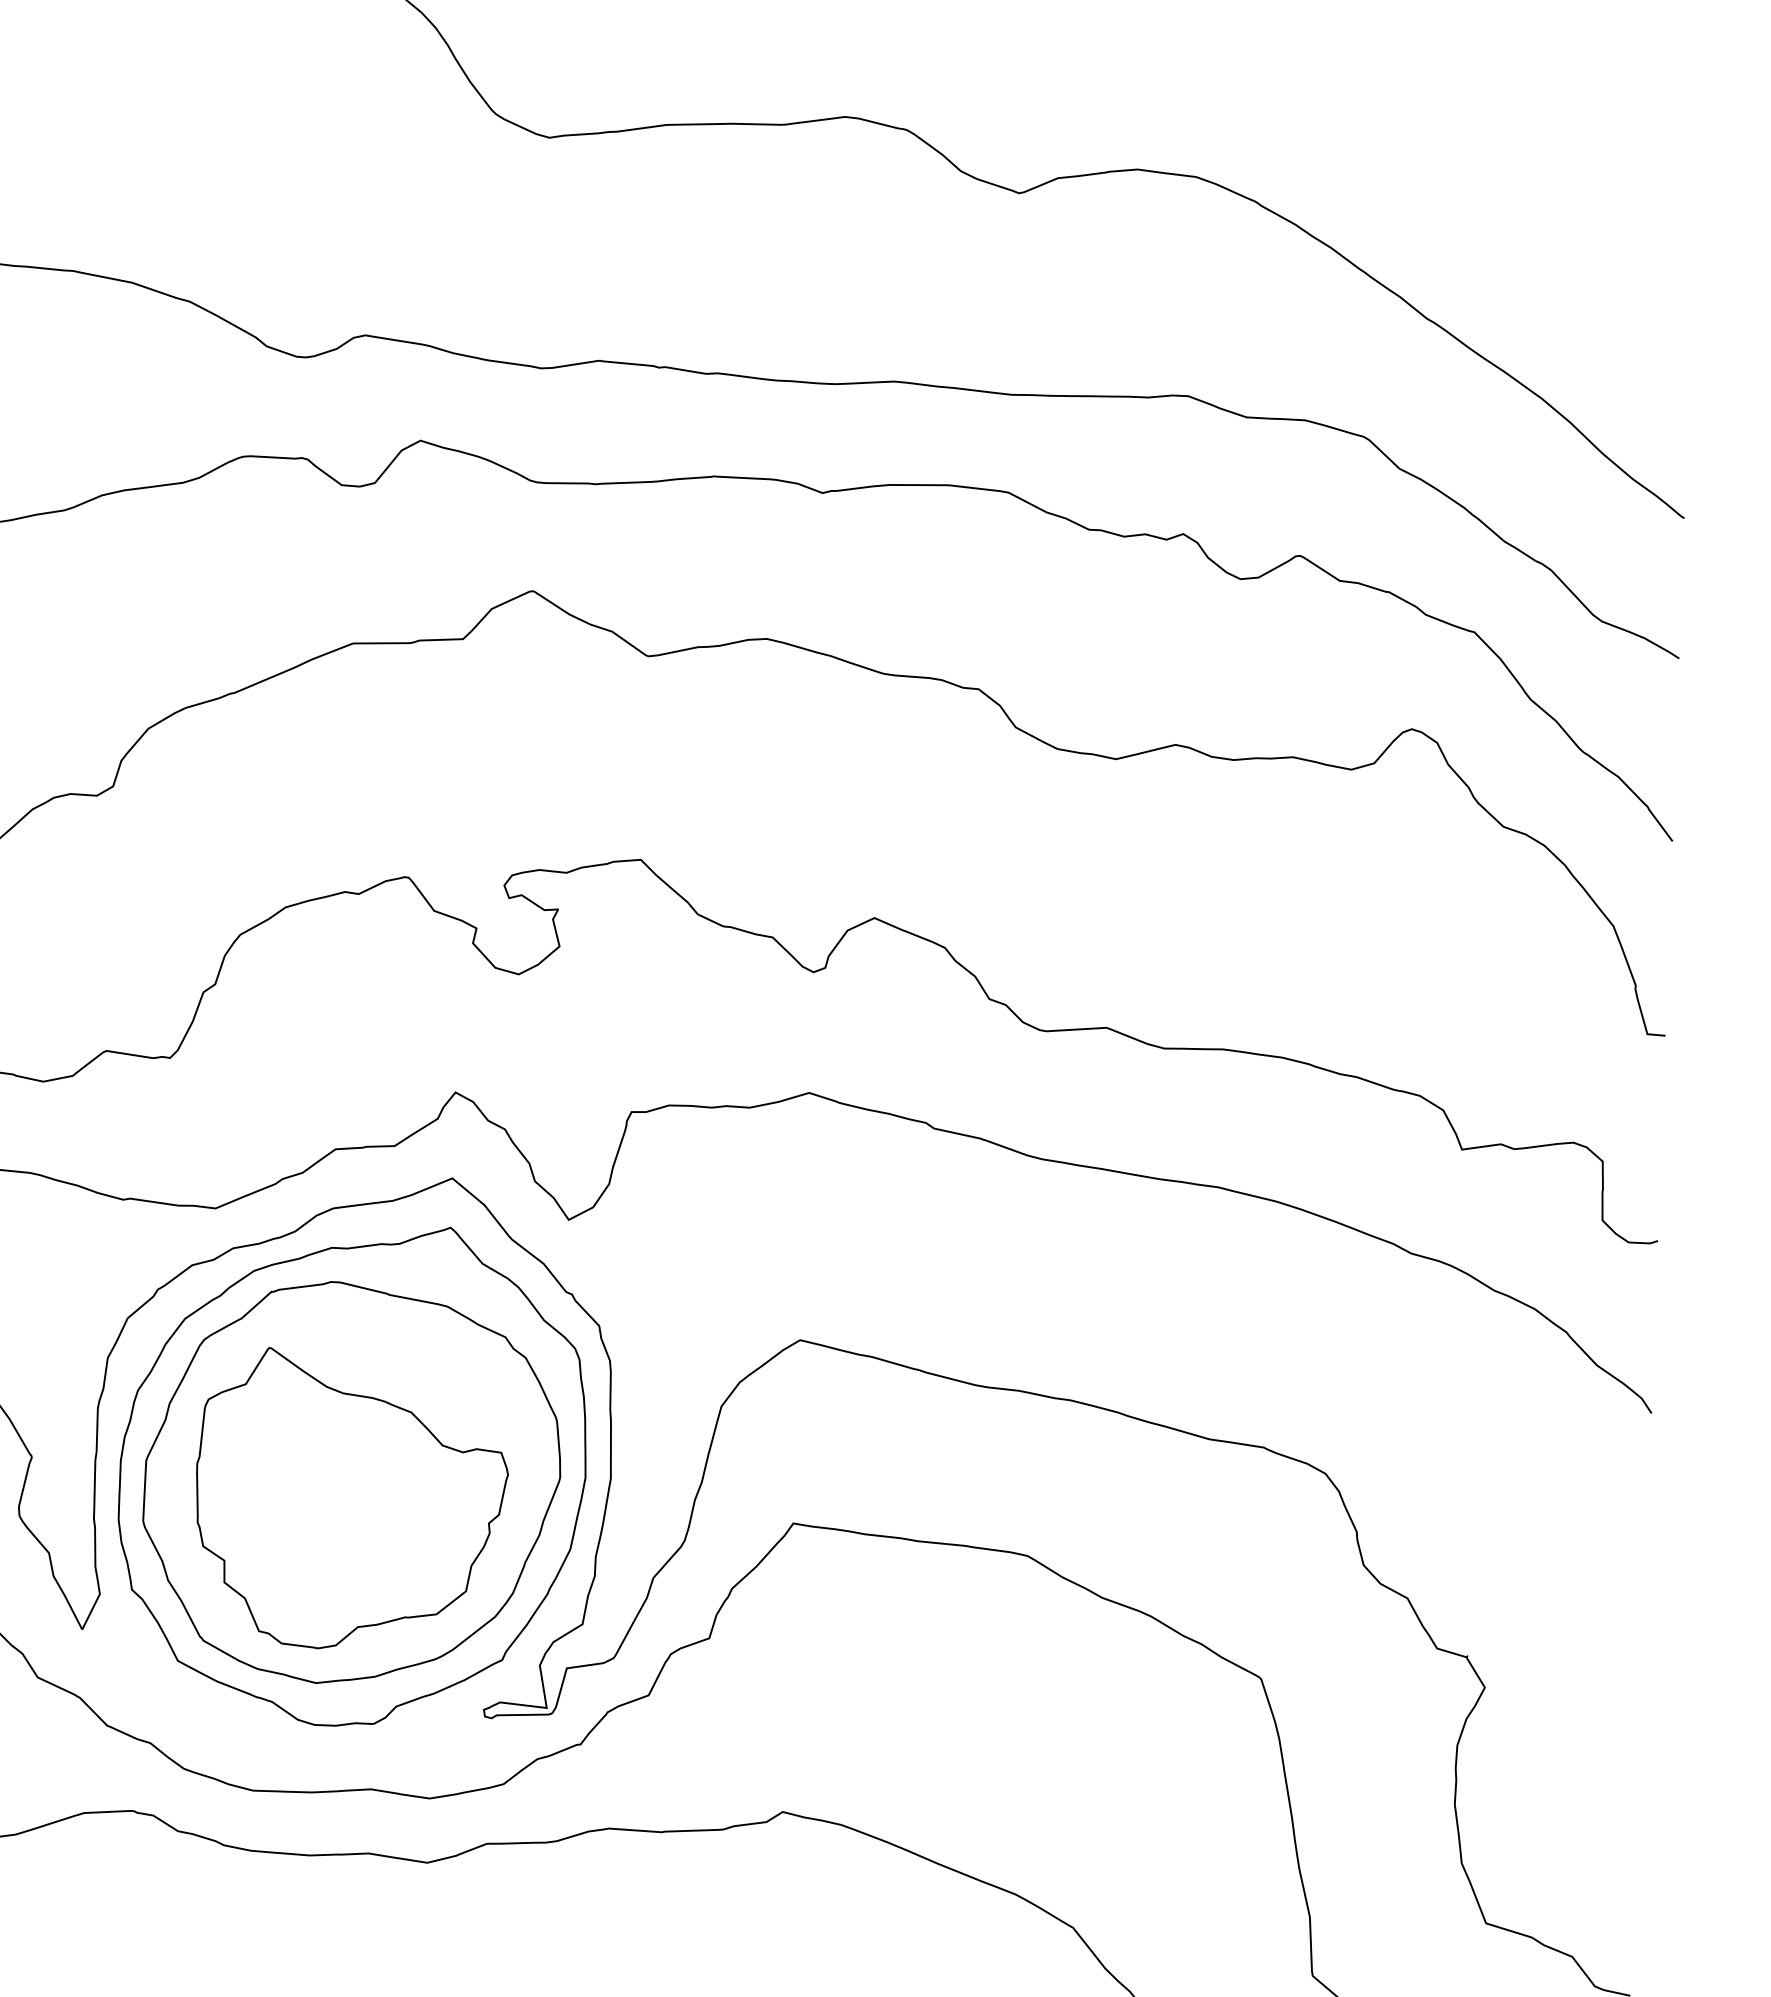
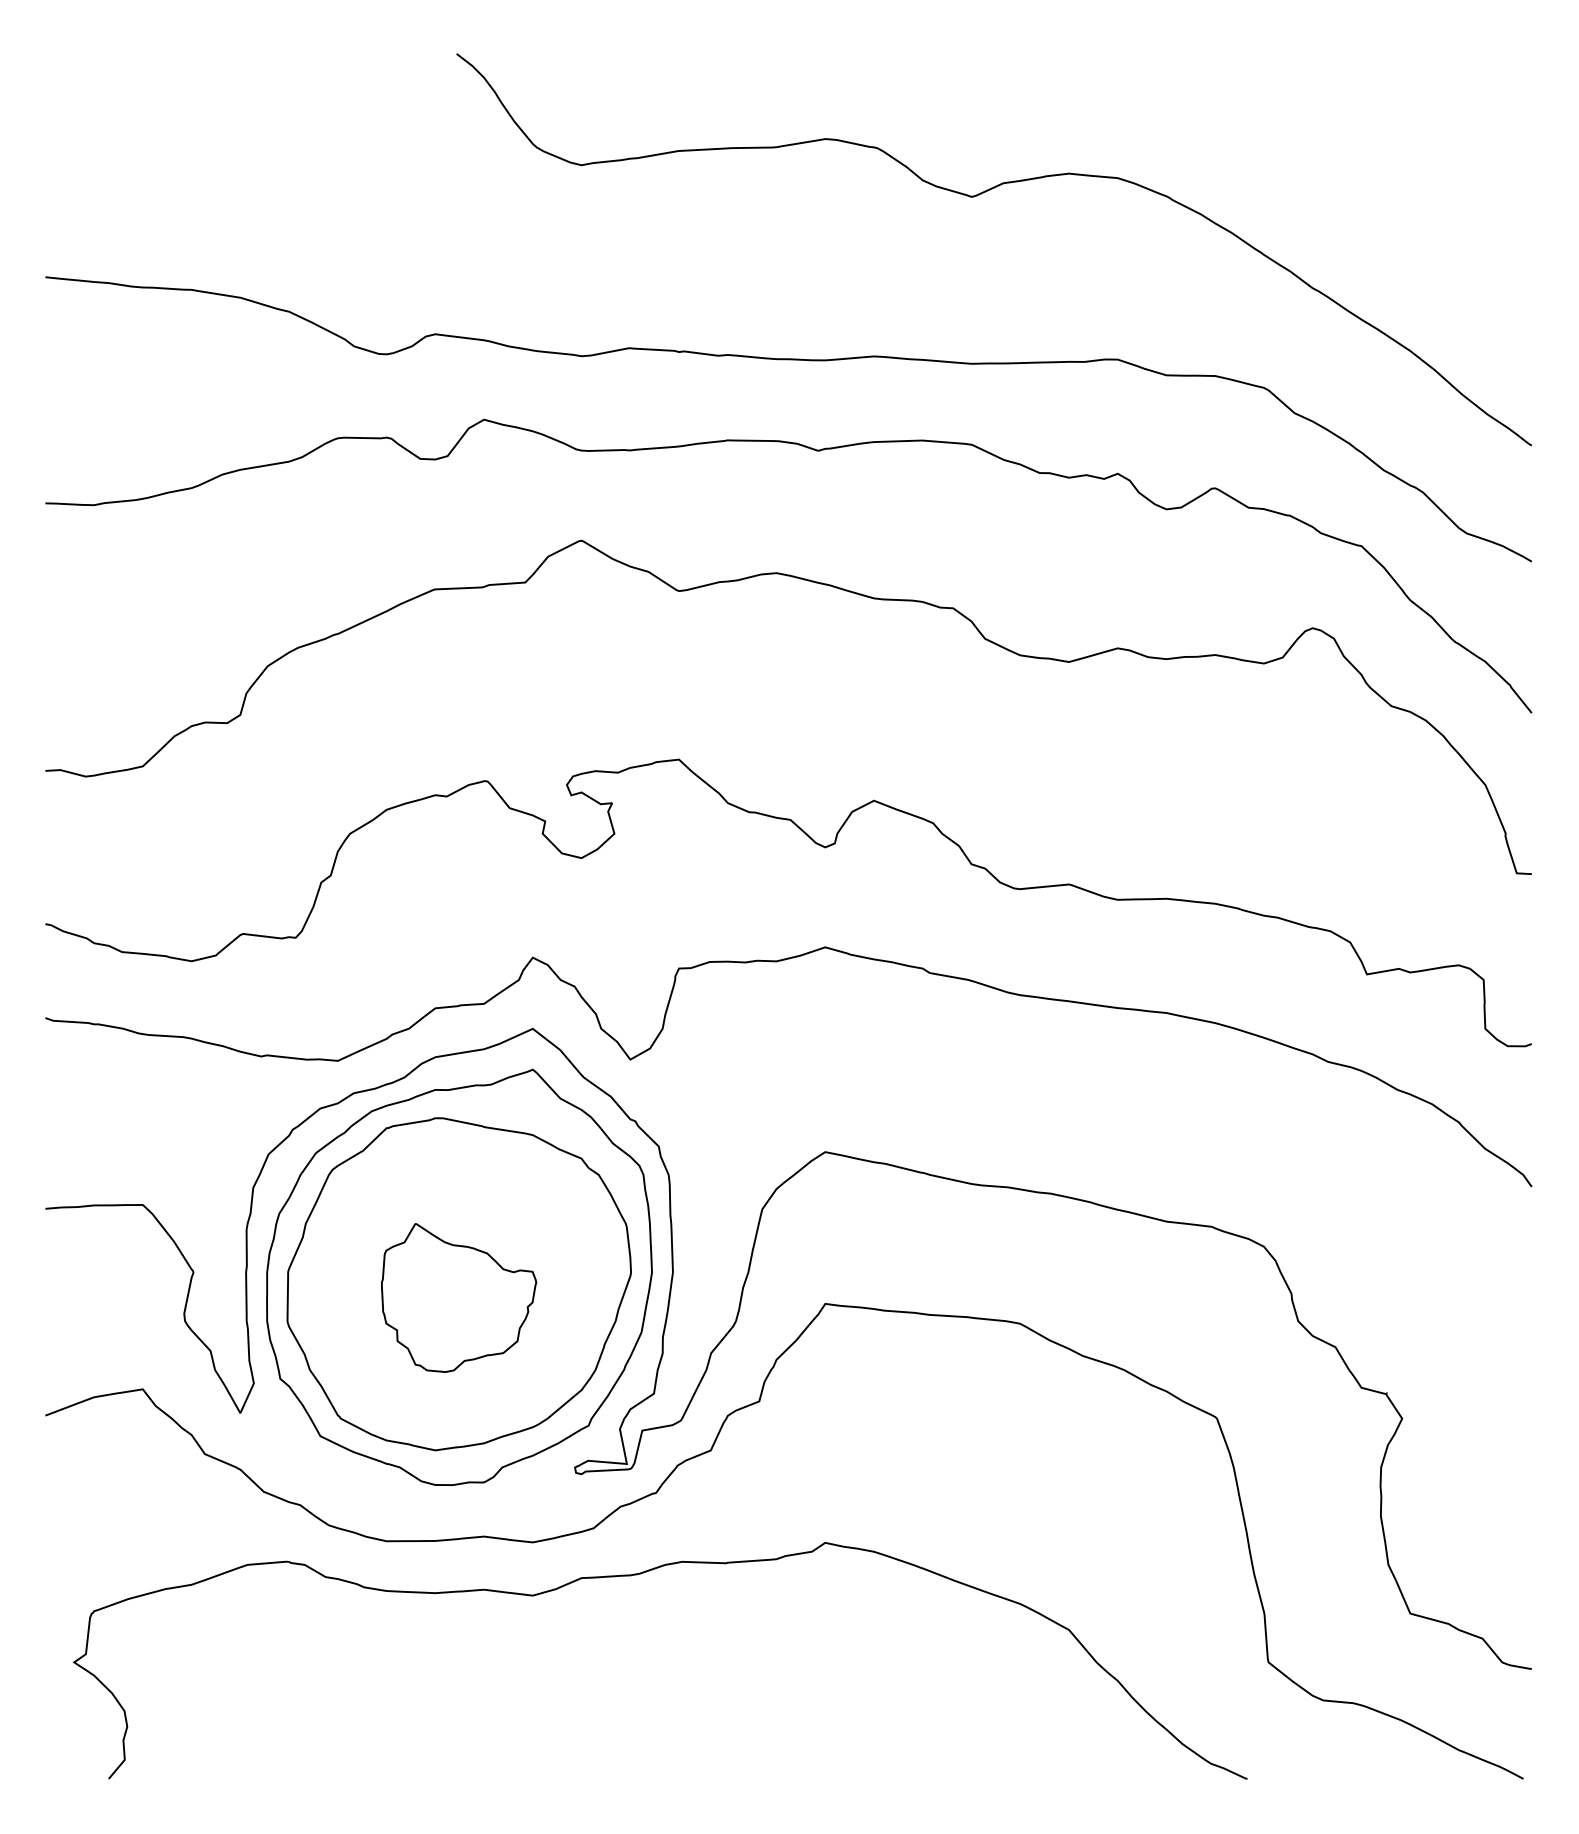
part: (350, 1499) -> (458, 1297), size x0.6

